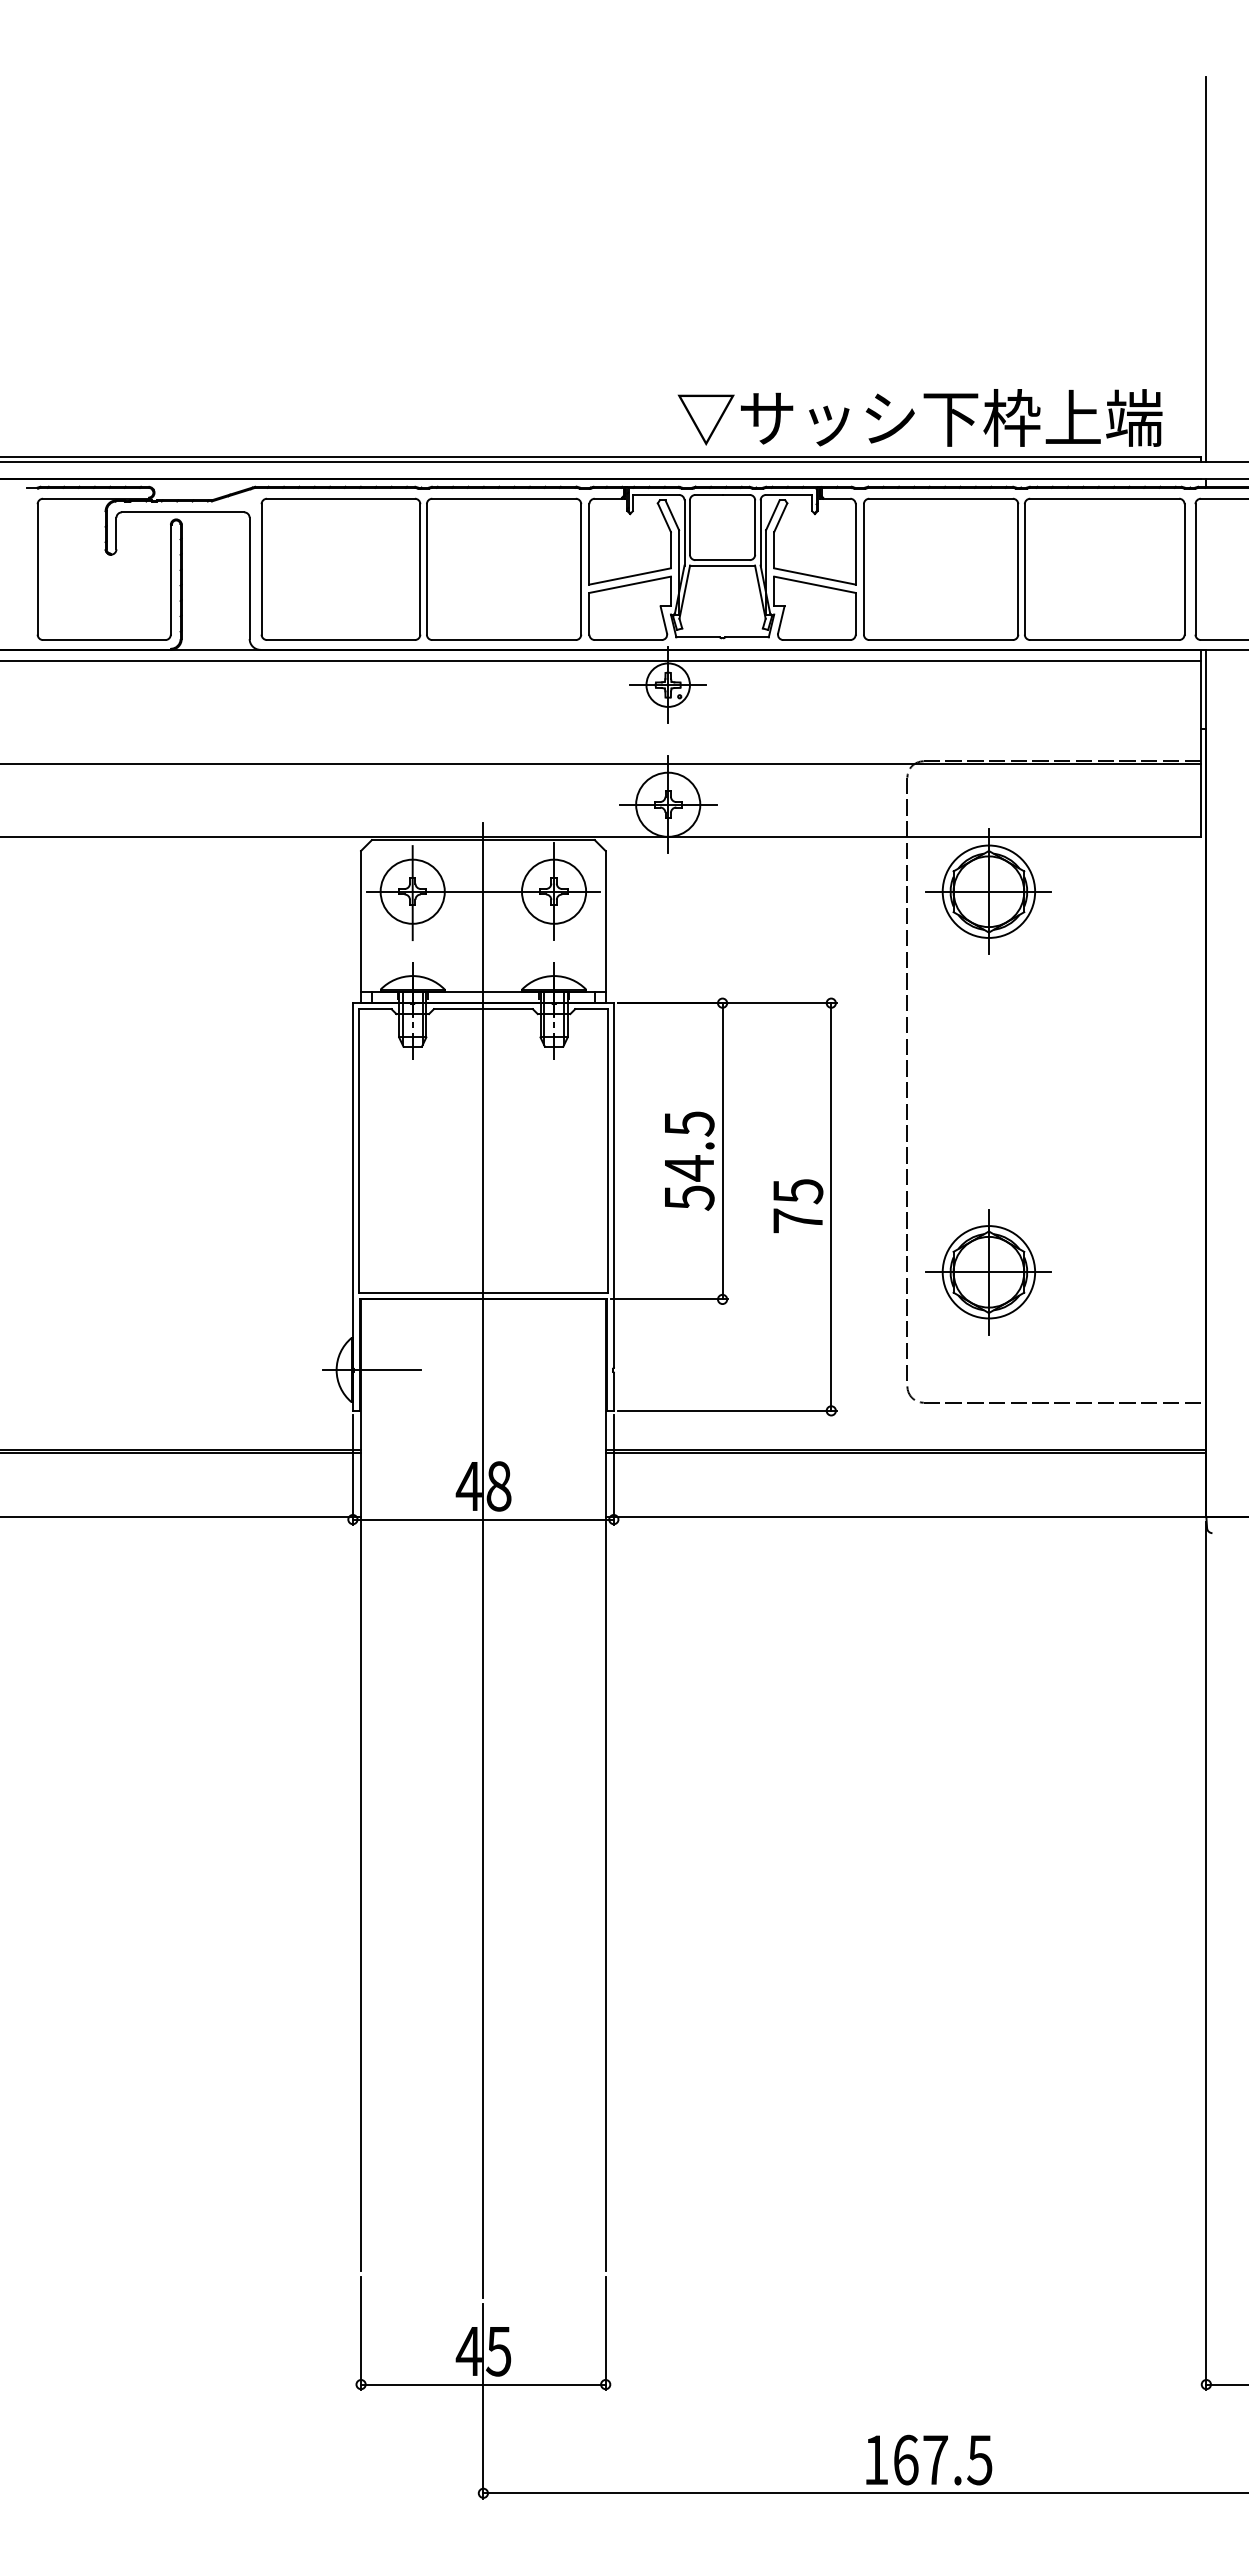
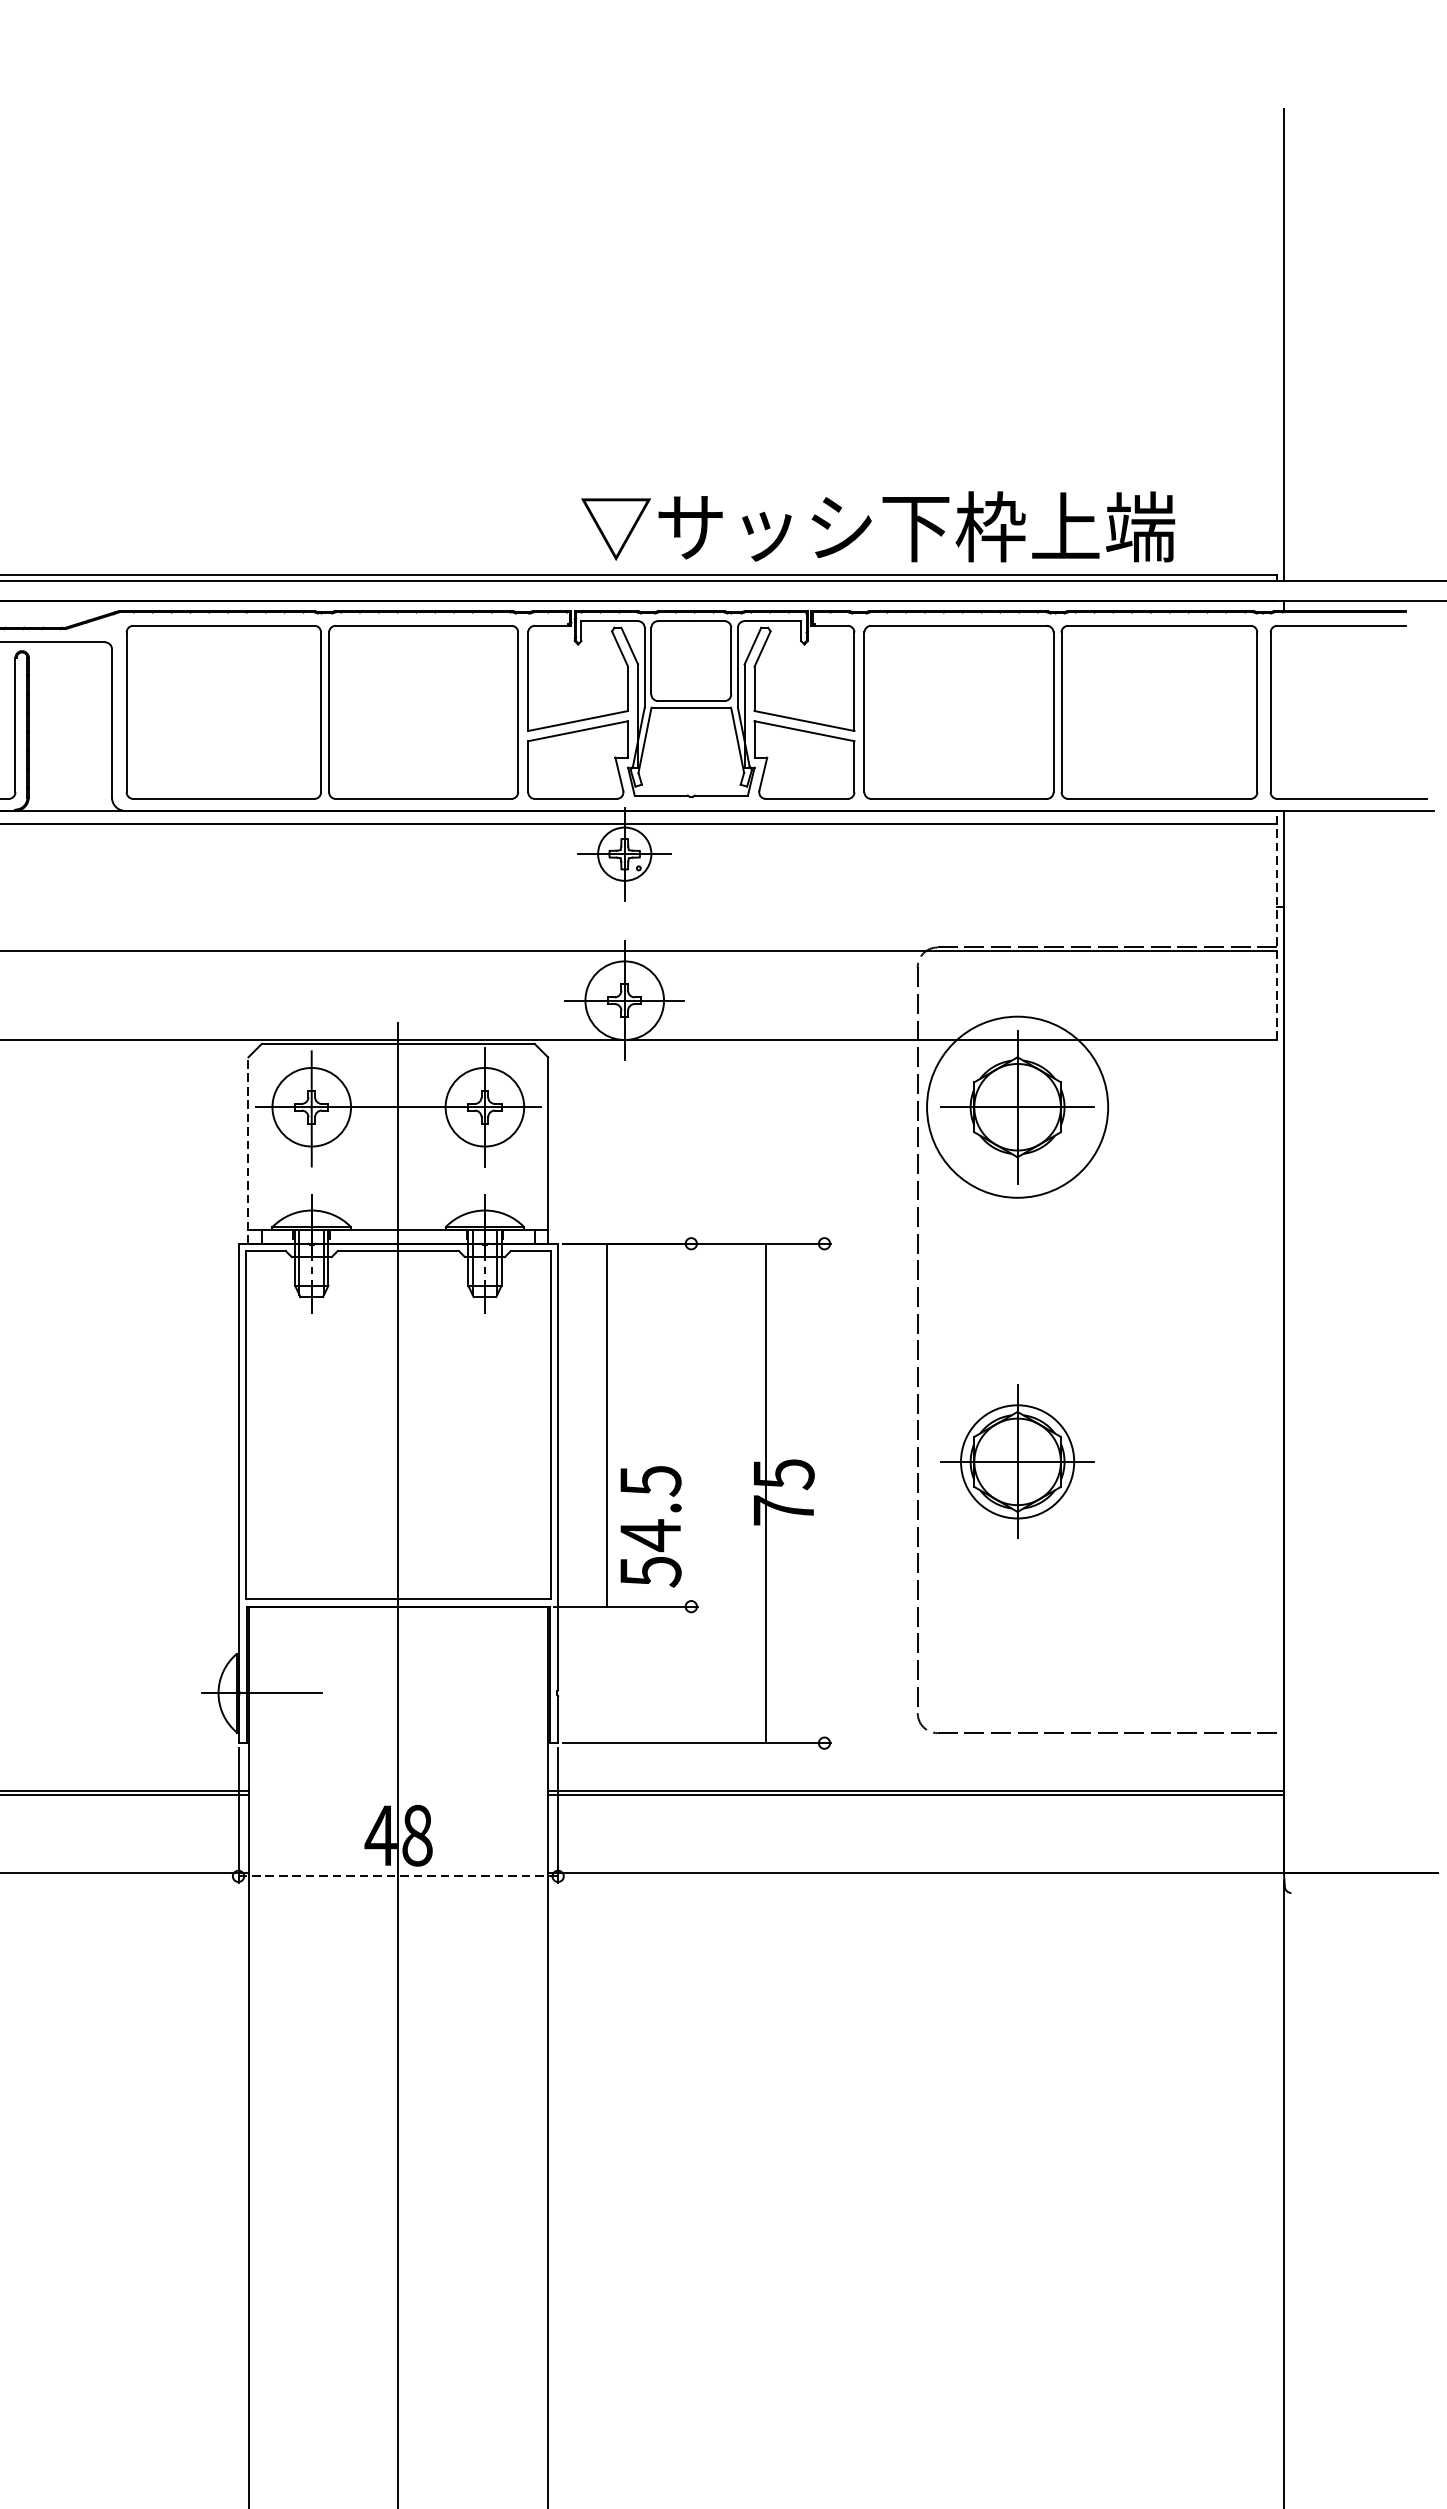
text: (919, 417) -> (877, 526), moved
line: (1200, 742) -> (1276, 924), solid -> dashed
circle: (988, 891) -> (1017, 1106), size x1.6
line: (361, 926) -> (249, 1149), solid -> dashed
line: (722, 1151) -> (606, 1425), moved
text: (689, 1160) -> (650, 1525), moved
line: (831, 1206) -> (765, 1492), moved
part: (988, 1272) -> (1017, 1462), moved
line: (483, 1519) -> (398, 1876), solid -> dashed

